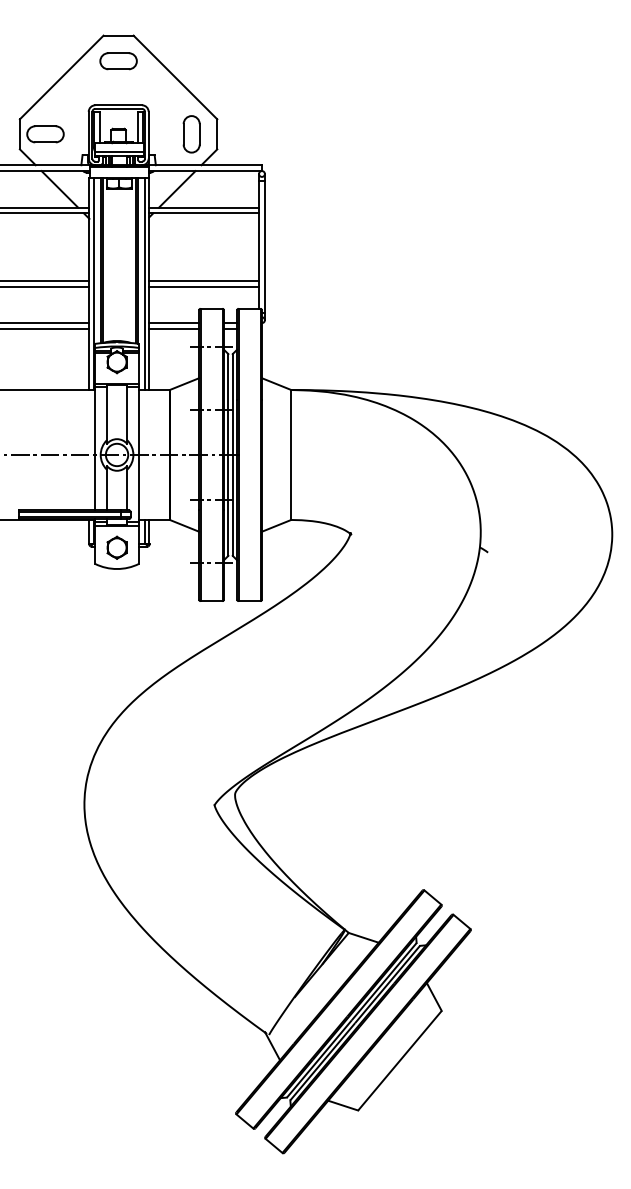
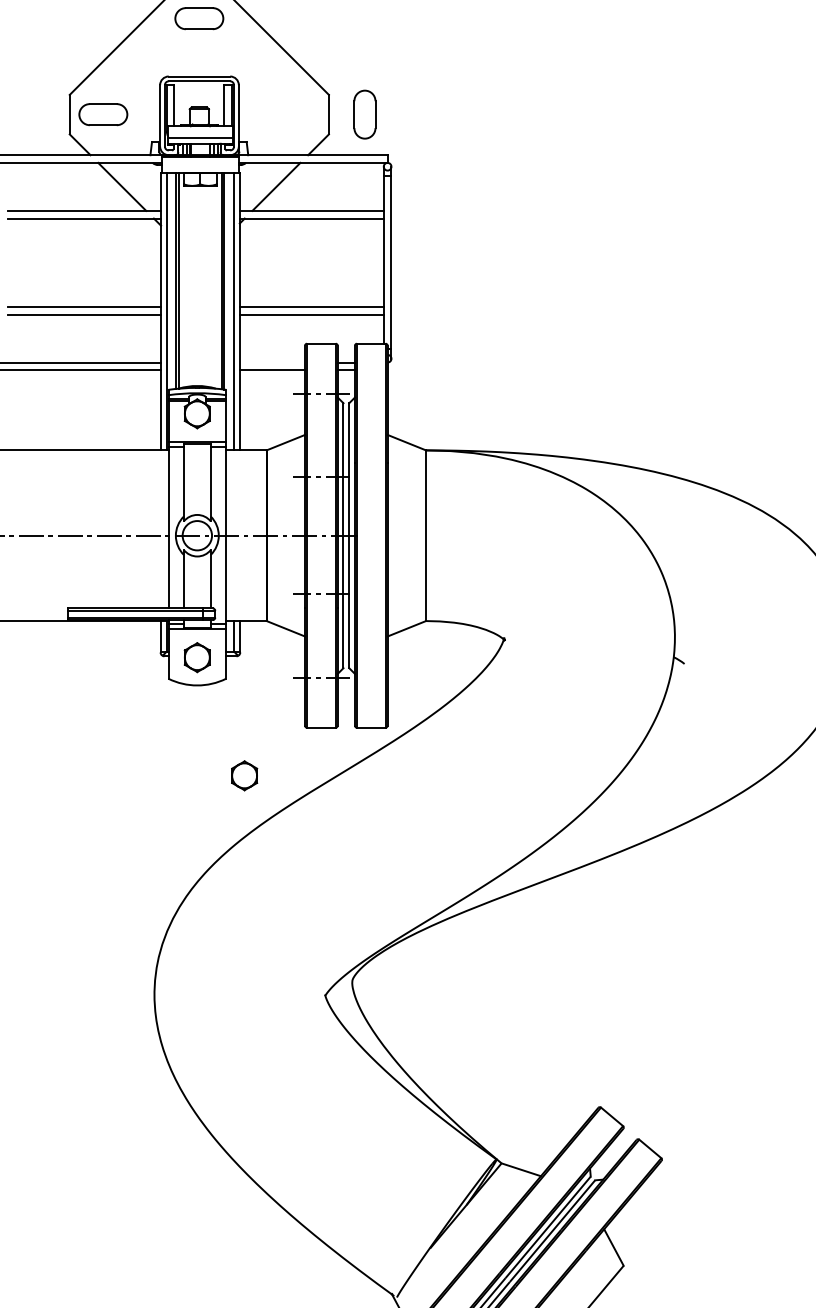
part: (191, 134) -> (364, 114), moved
line: (174, 323) -> (272, 363), removed
part: (152, 637) -> (243, 775), added

